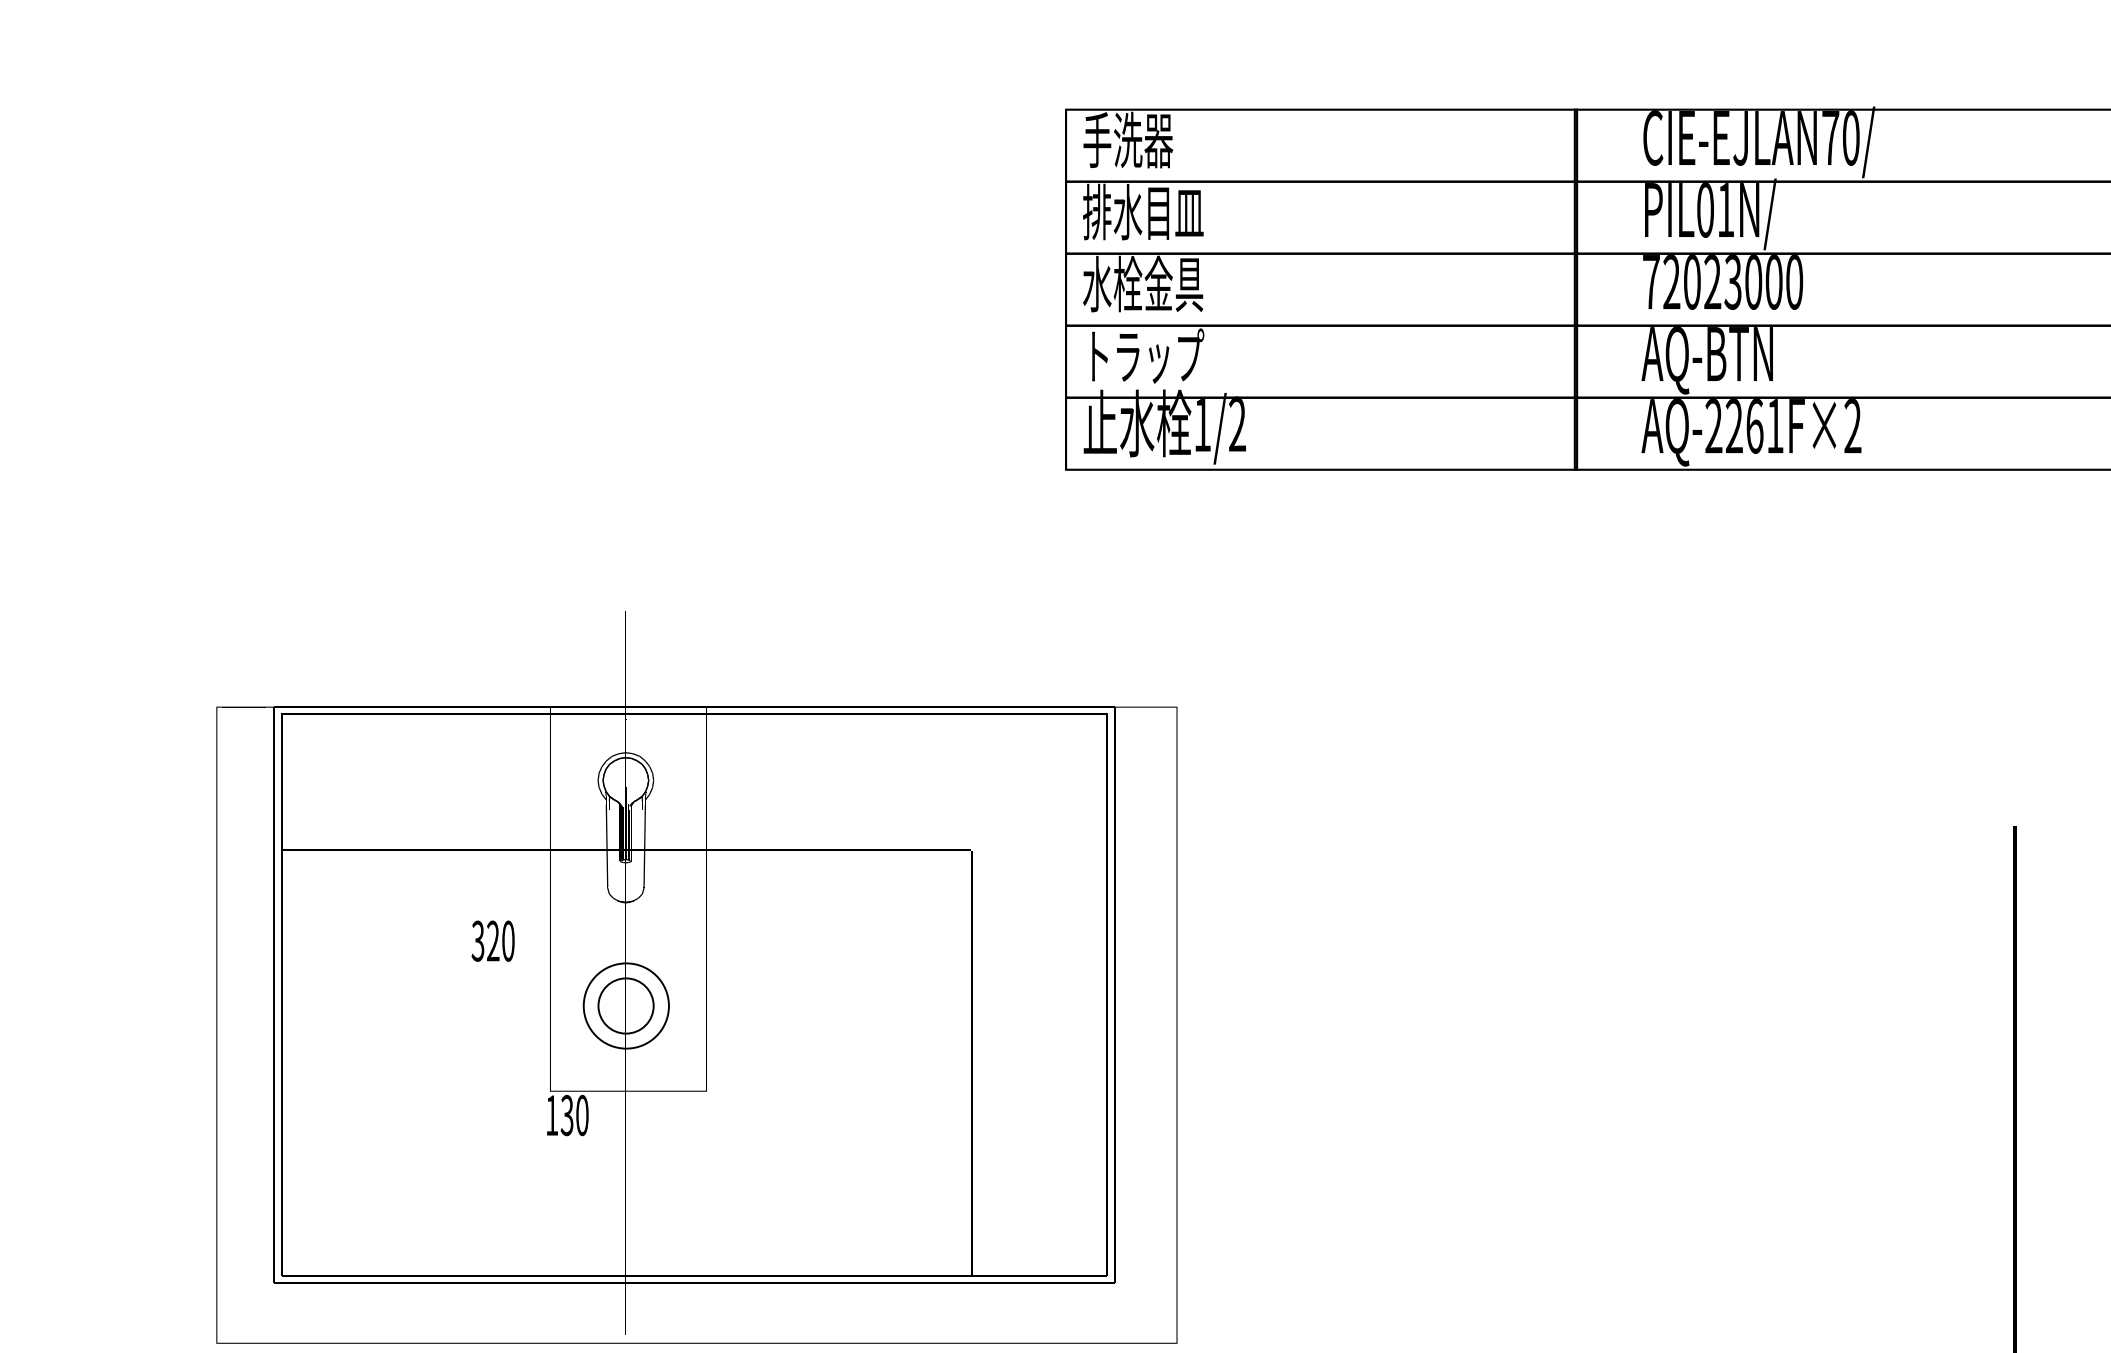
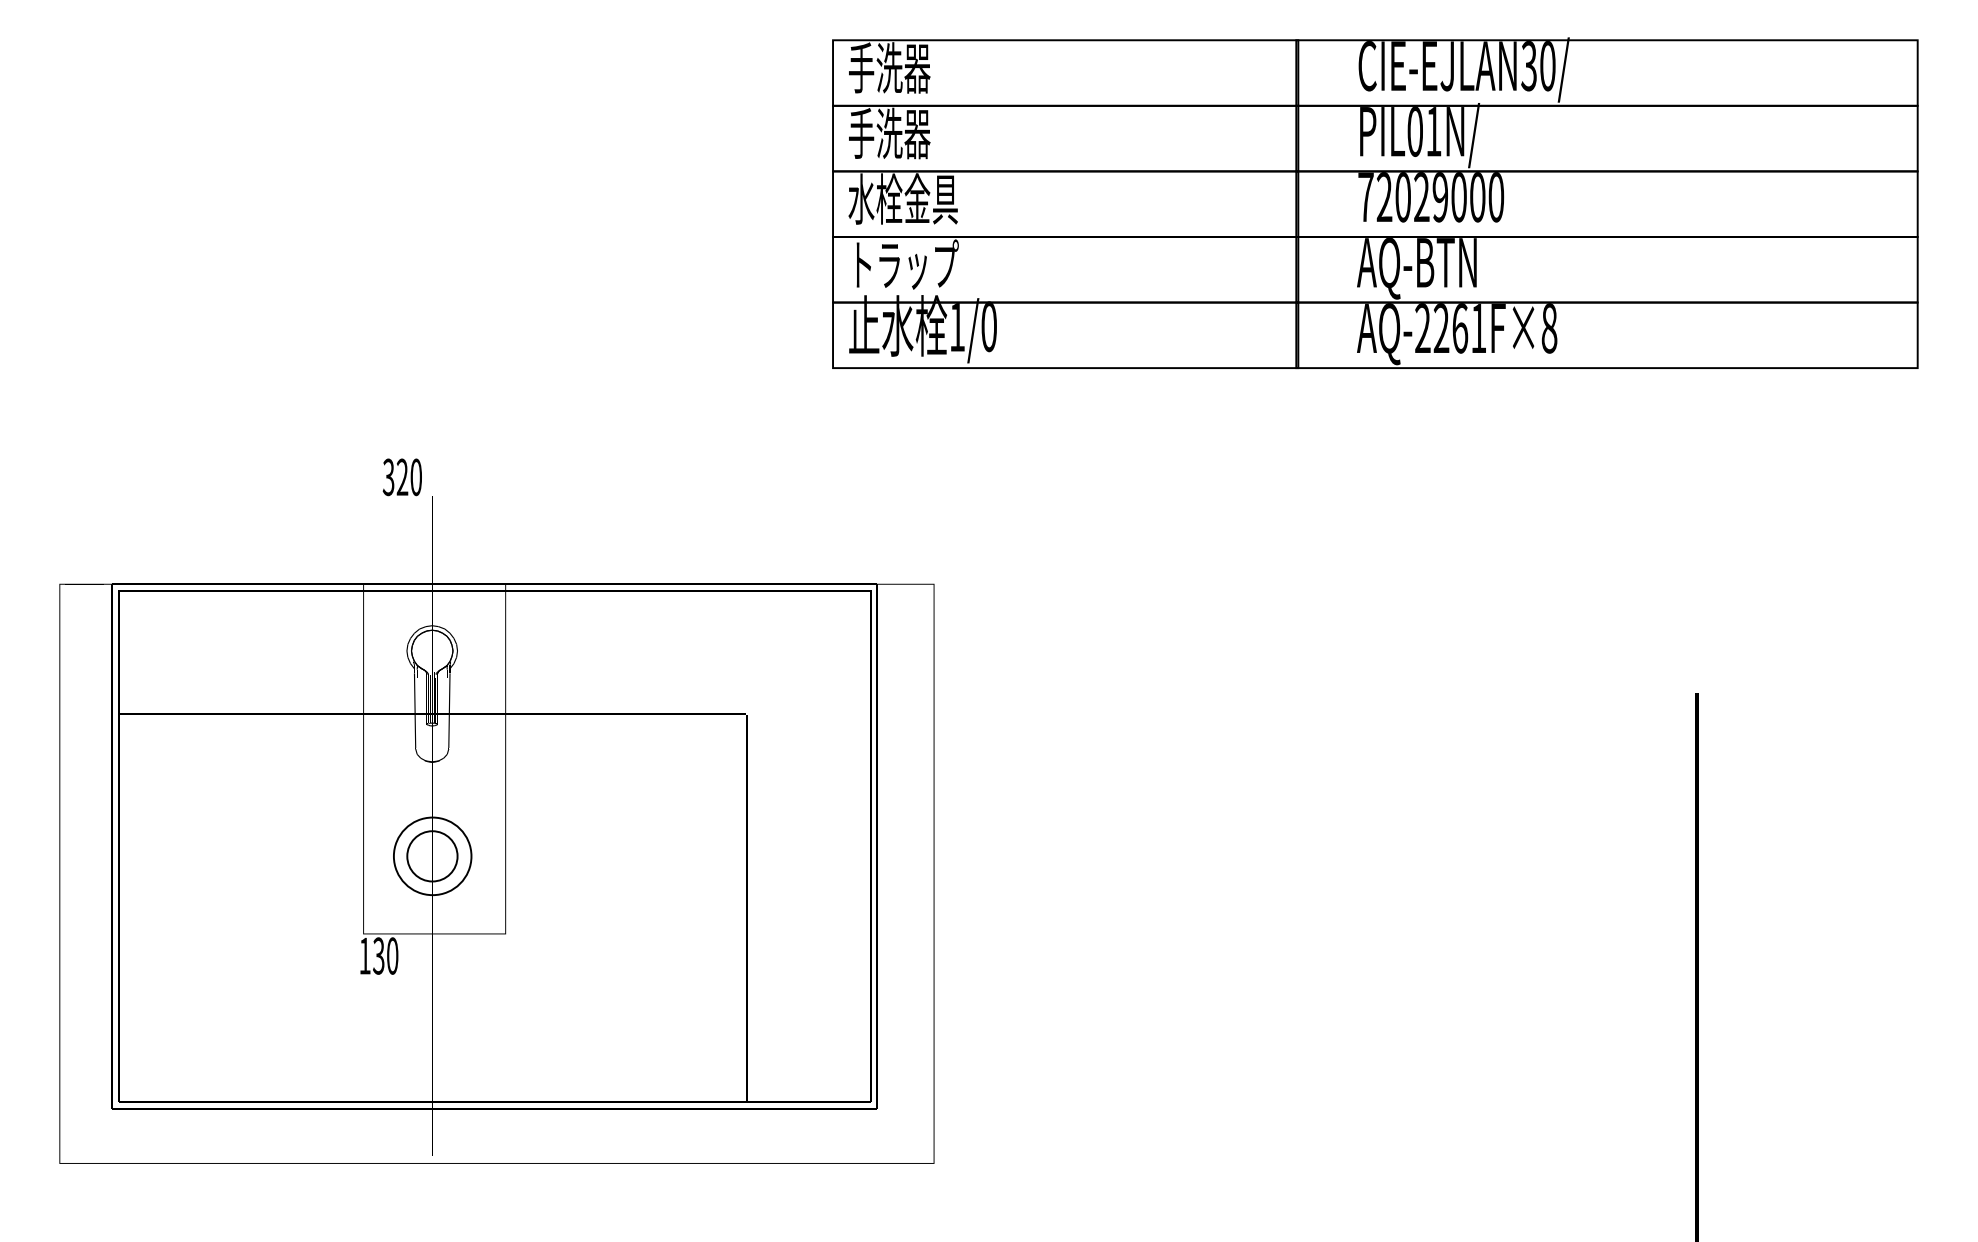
text: (1829, 138) -> (1528, 66), CIE-EJLAN70/ -> CIE-EJLAN30/
text: (1143, 212) -> (903, 133), 排水目皿 -> 手洗器
text: (1732, 282) -> (1439, 197), 72023000 -> 72029000
text: (1236, 424) -> (988, 326), 1/2 -> 1/0
text: (1852, 426) -> (1549, 328), AQ-2261F×2 -> AQ-2261F×8
text: (492, 941) -> (401, 477), moved

